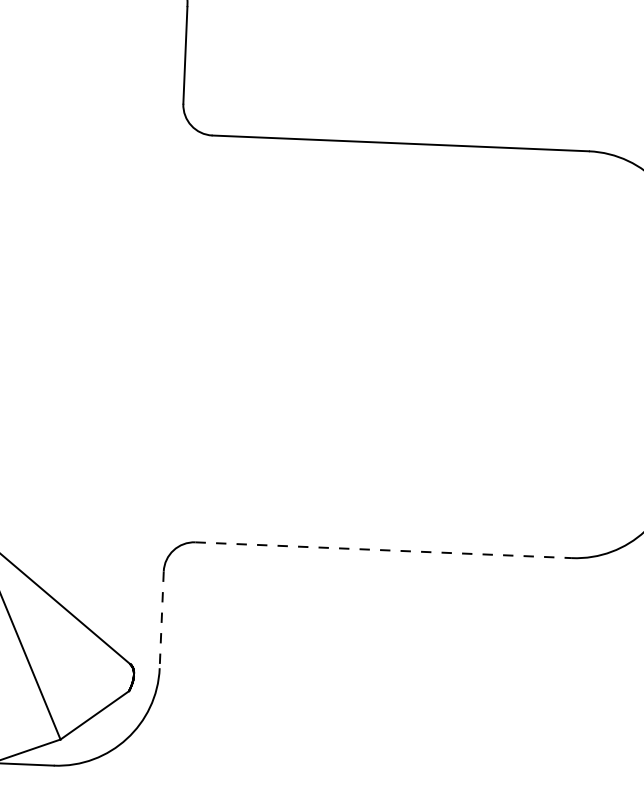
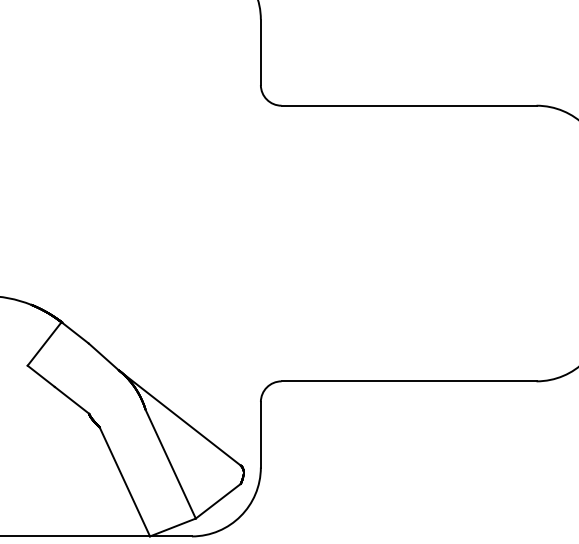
line: (384, 550) -> (409, 381), dashed -> solid
line: (161, 619) -> (260, 434), dashed -> solid

